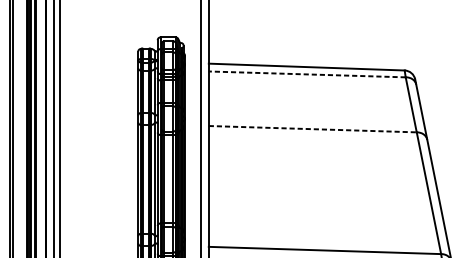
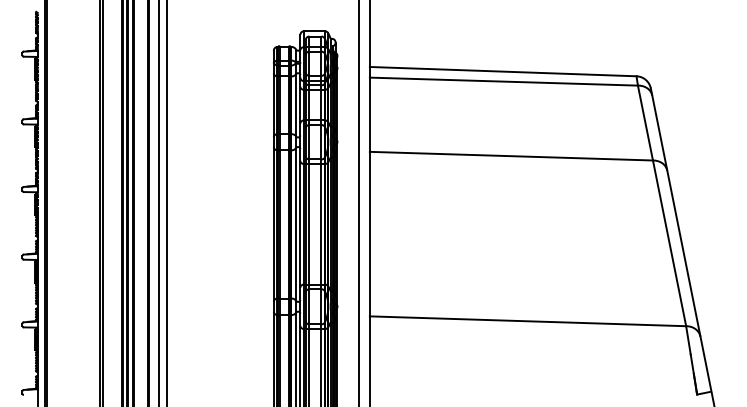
line: (306, 74) -> (503, 81), dashed -> solid
line: (312, 129) -> (511, 156), dashed -> solid

